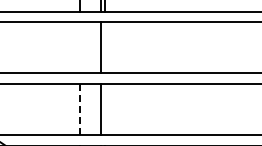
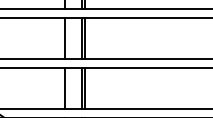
line: (79, 47) -> (64, 38), added
line: (105, 47) -> (85, 38), added
line: (79, 109) -> (64, 88), dashed -> solid
line: (105, 109) -> (85, 88), added

